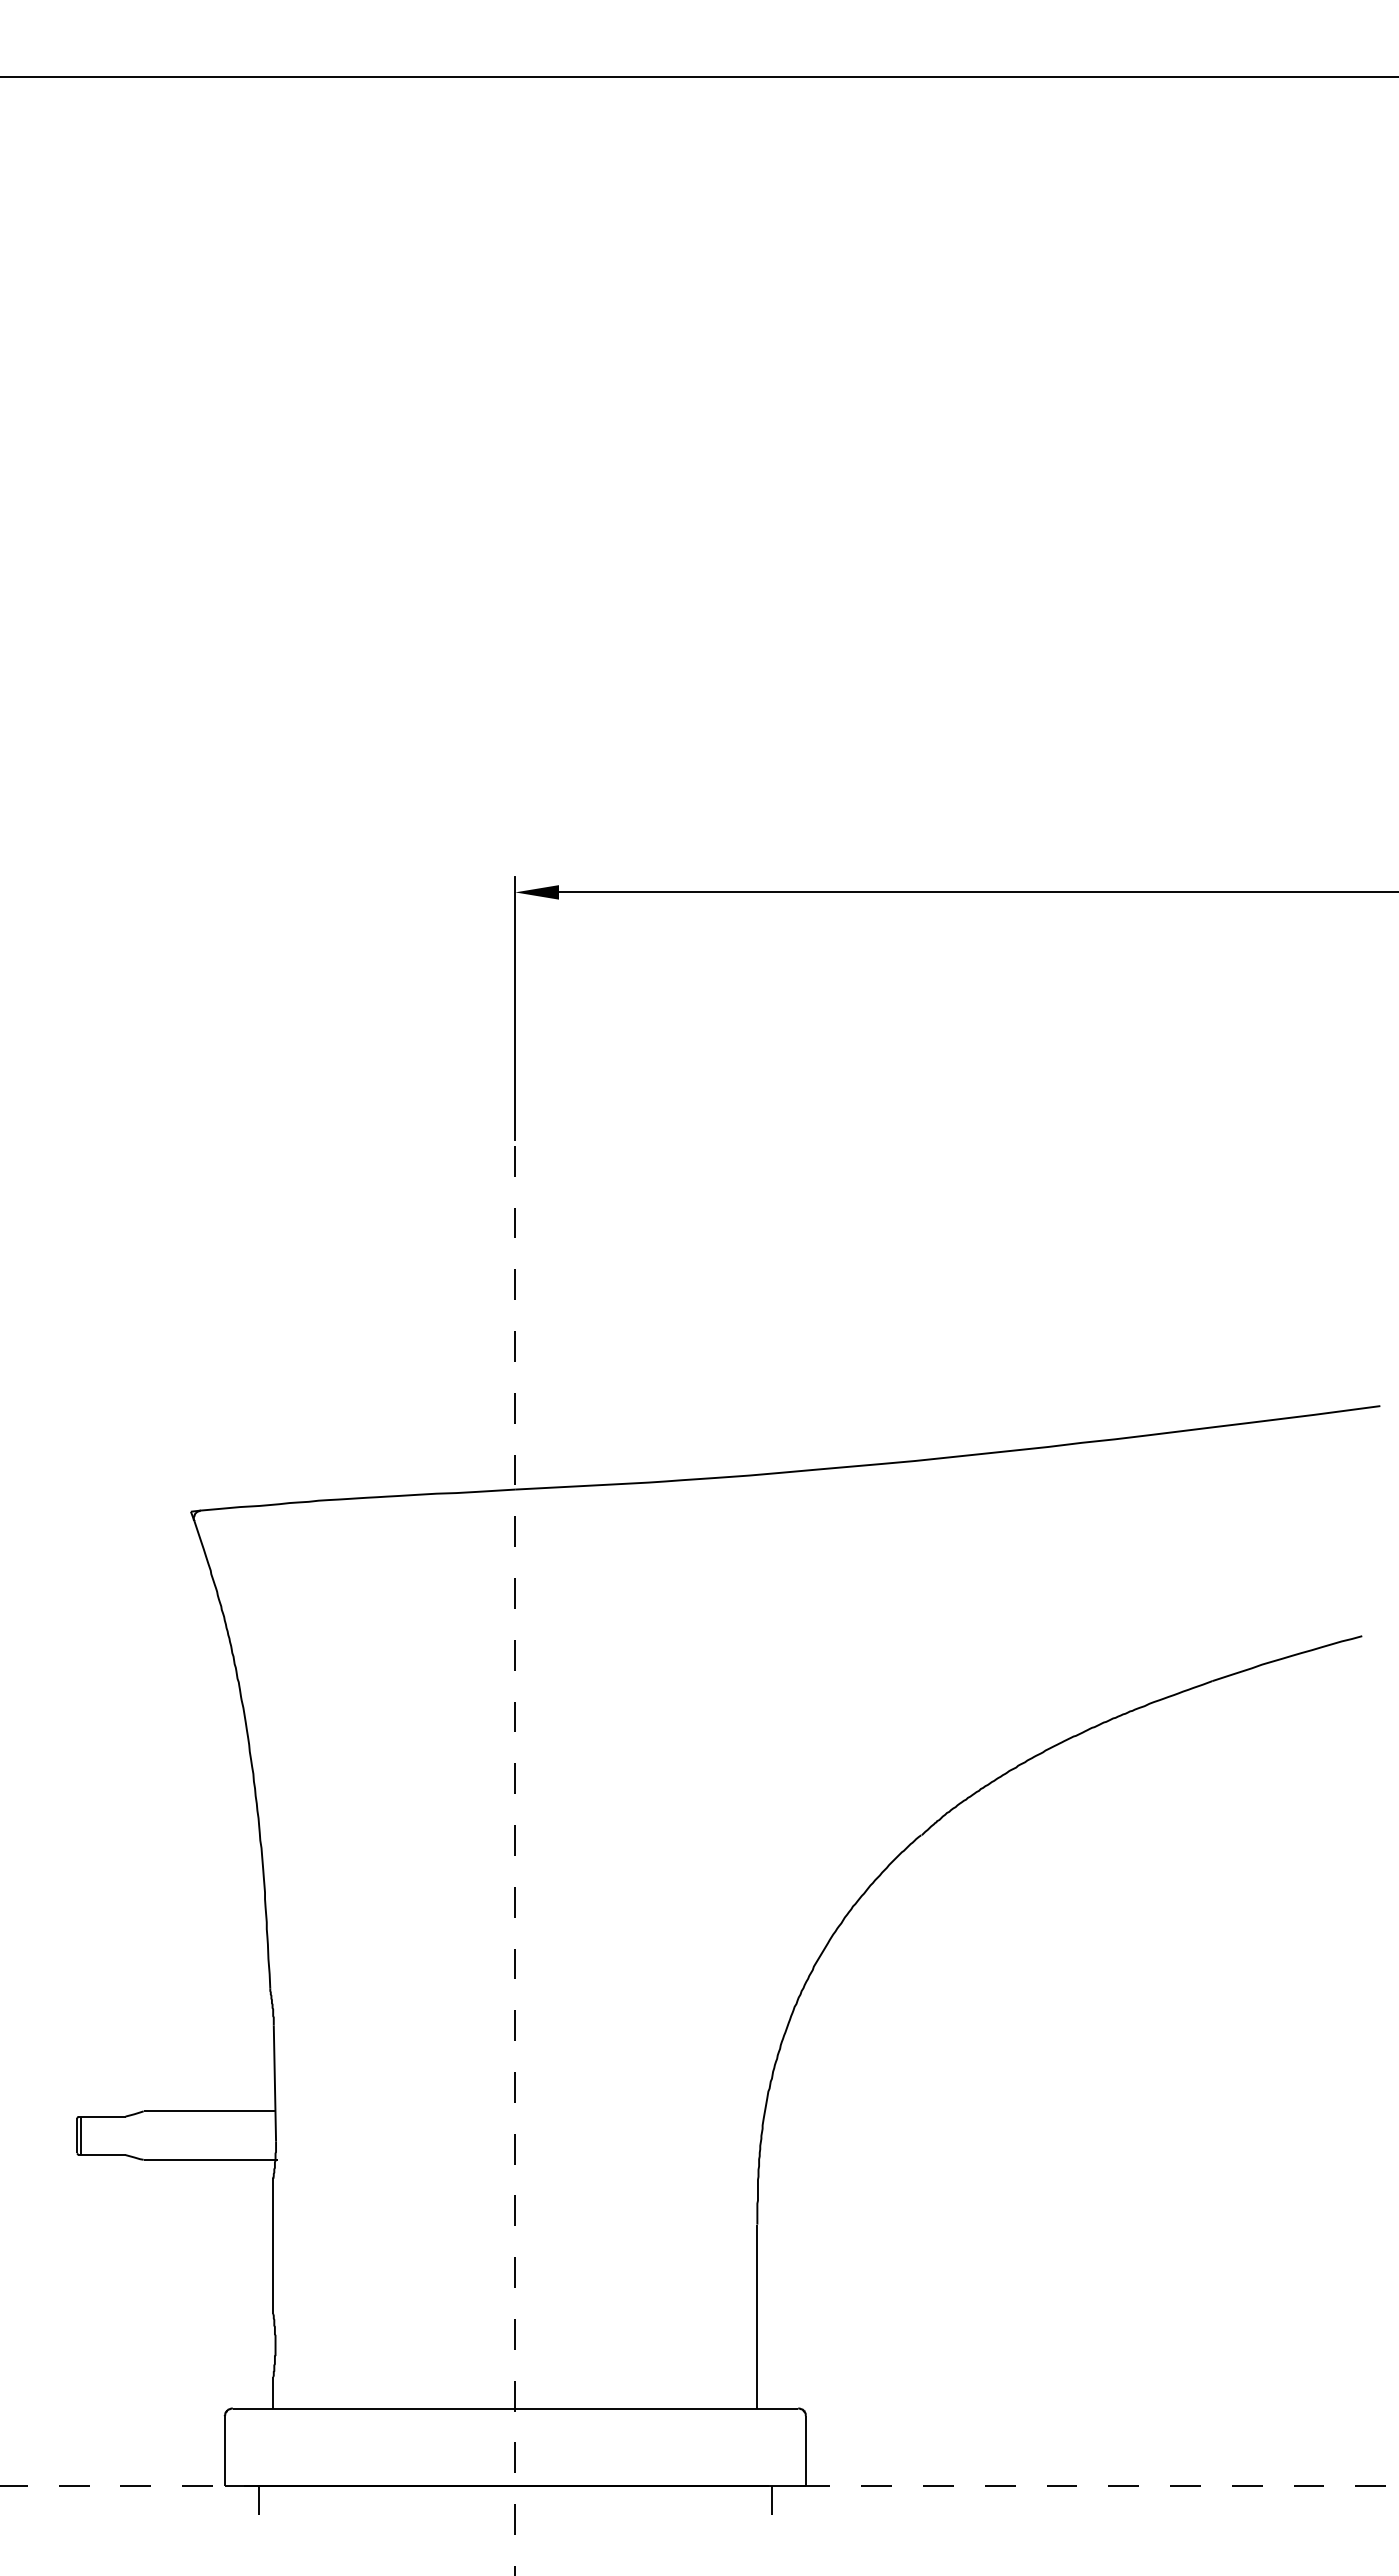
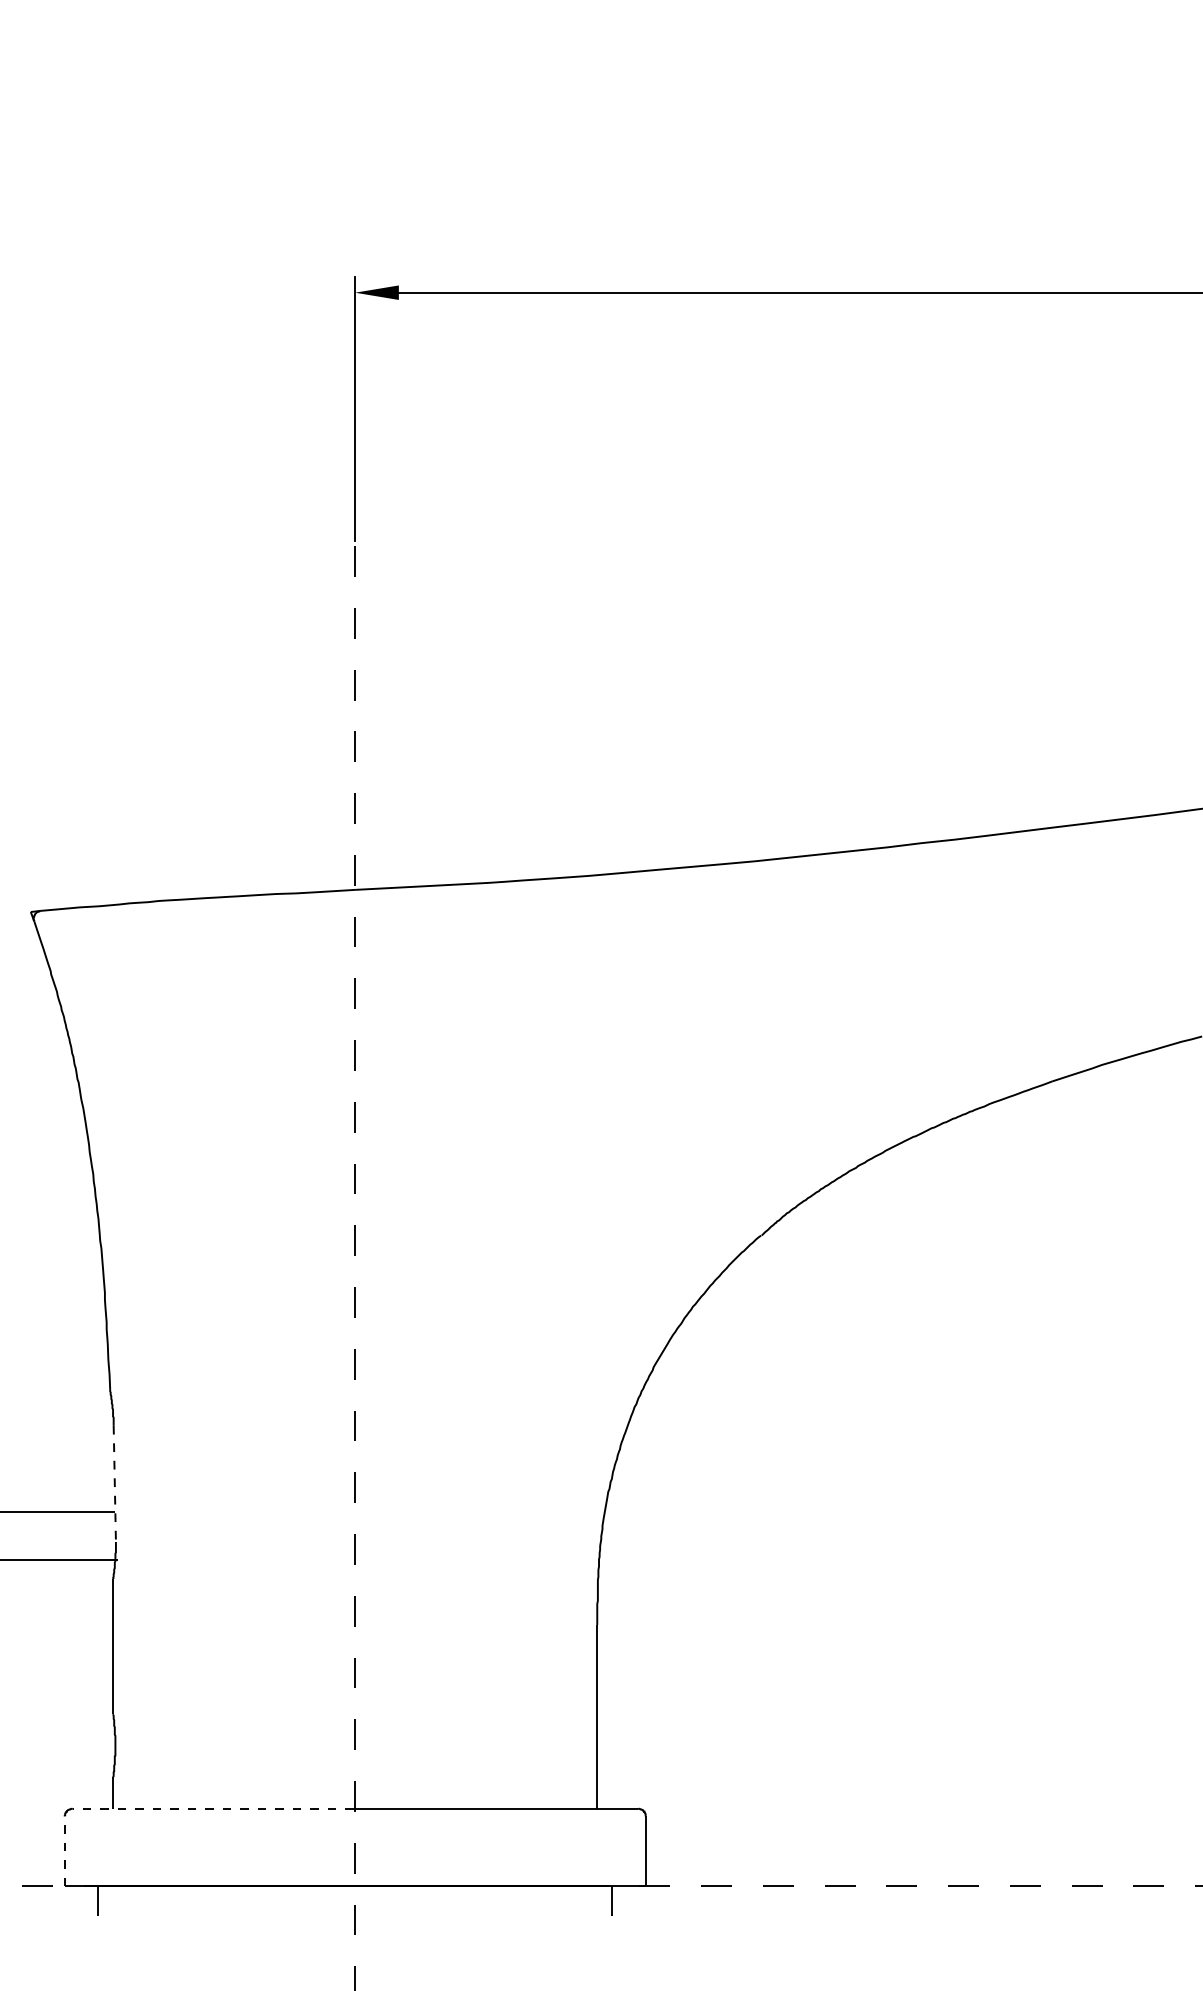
line: (274, 2084) -> (114, 1484), solid -> dashed
line: (373, 2408) -> (213, 1808), solid -> dashed
line: (224, 2450) -> (64, 1850), solid -> dashed

